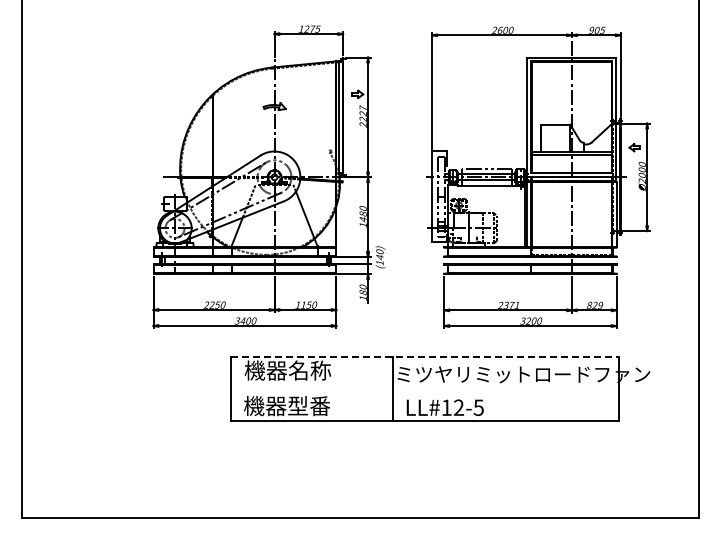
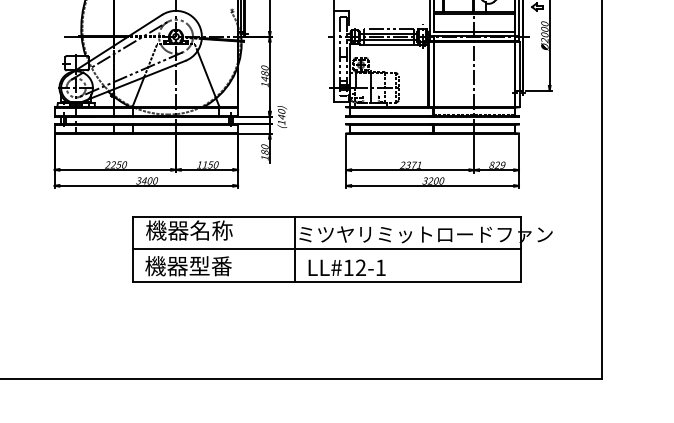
line: (425, 356) -> (327, 216), dashed -> solid
line: (424, 389) -> (326, 249), added
text: (478, 407) -> (380, 267), LL#12-5 -> LL#12-1

